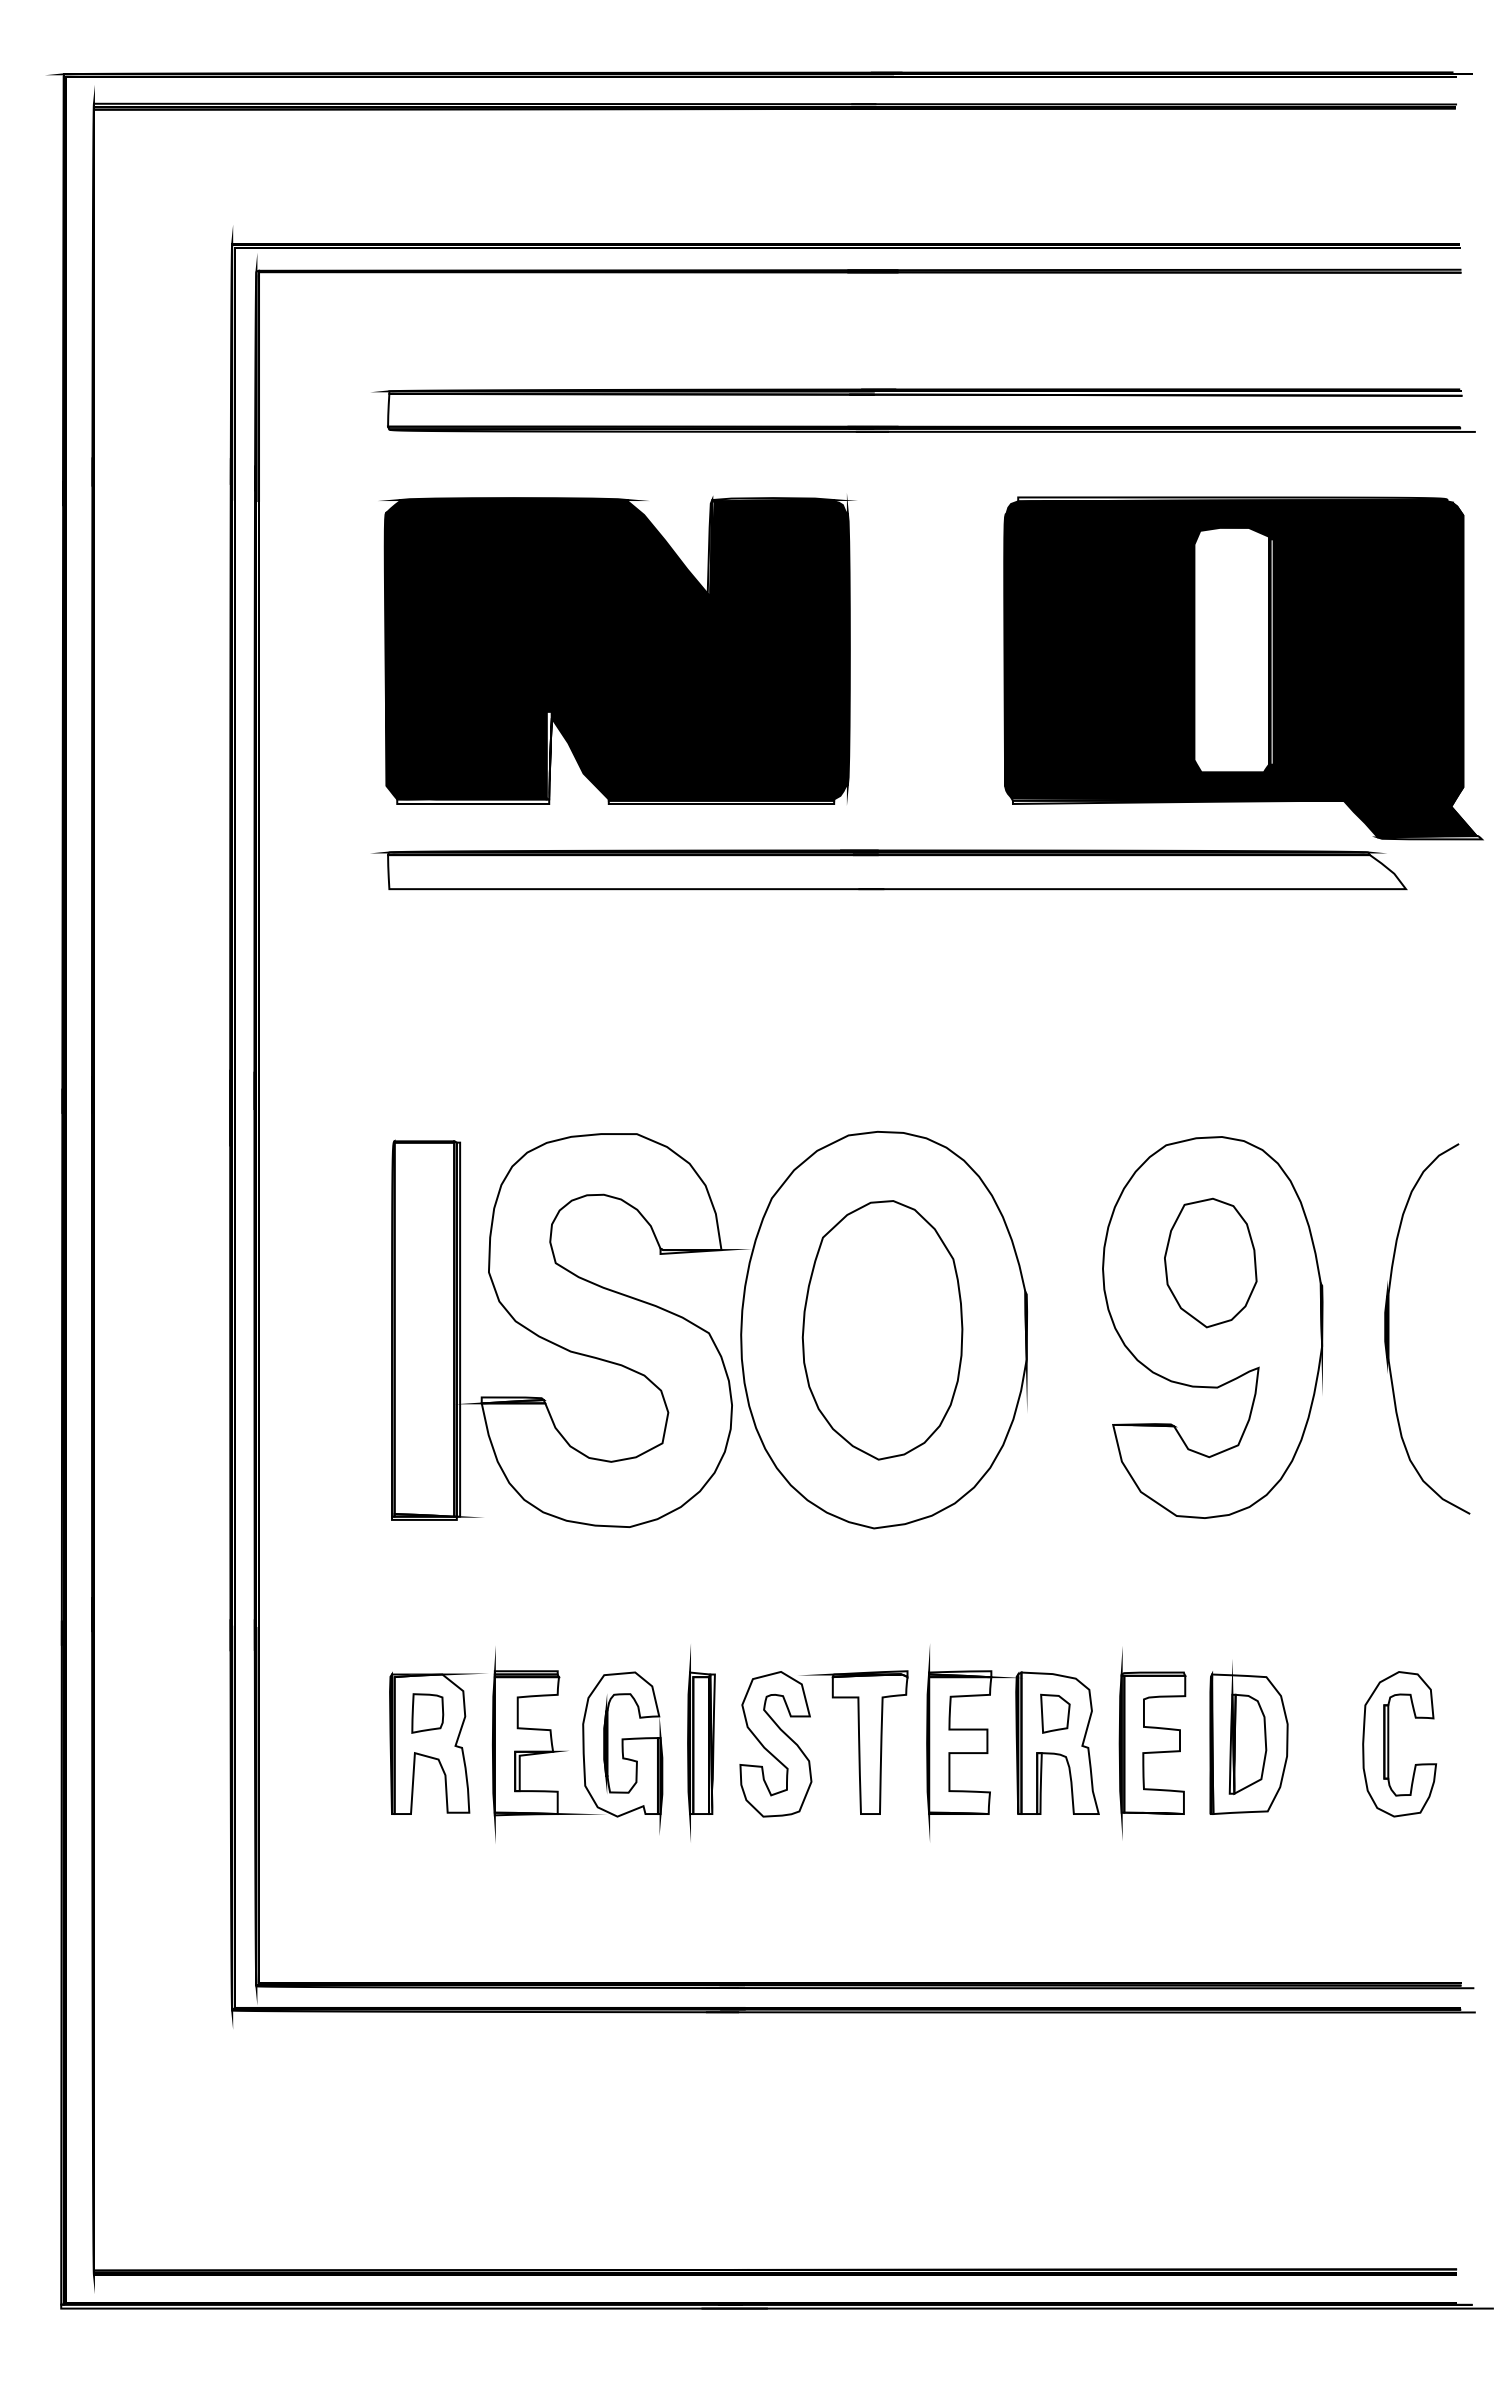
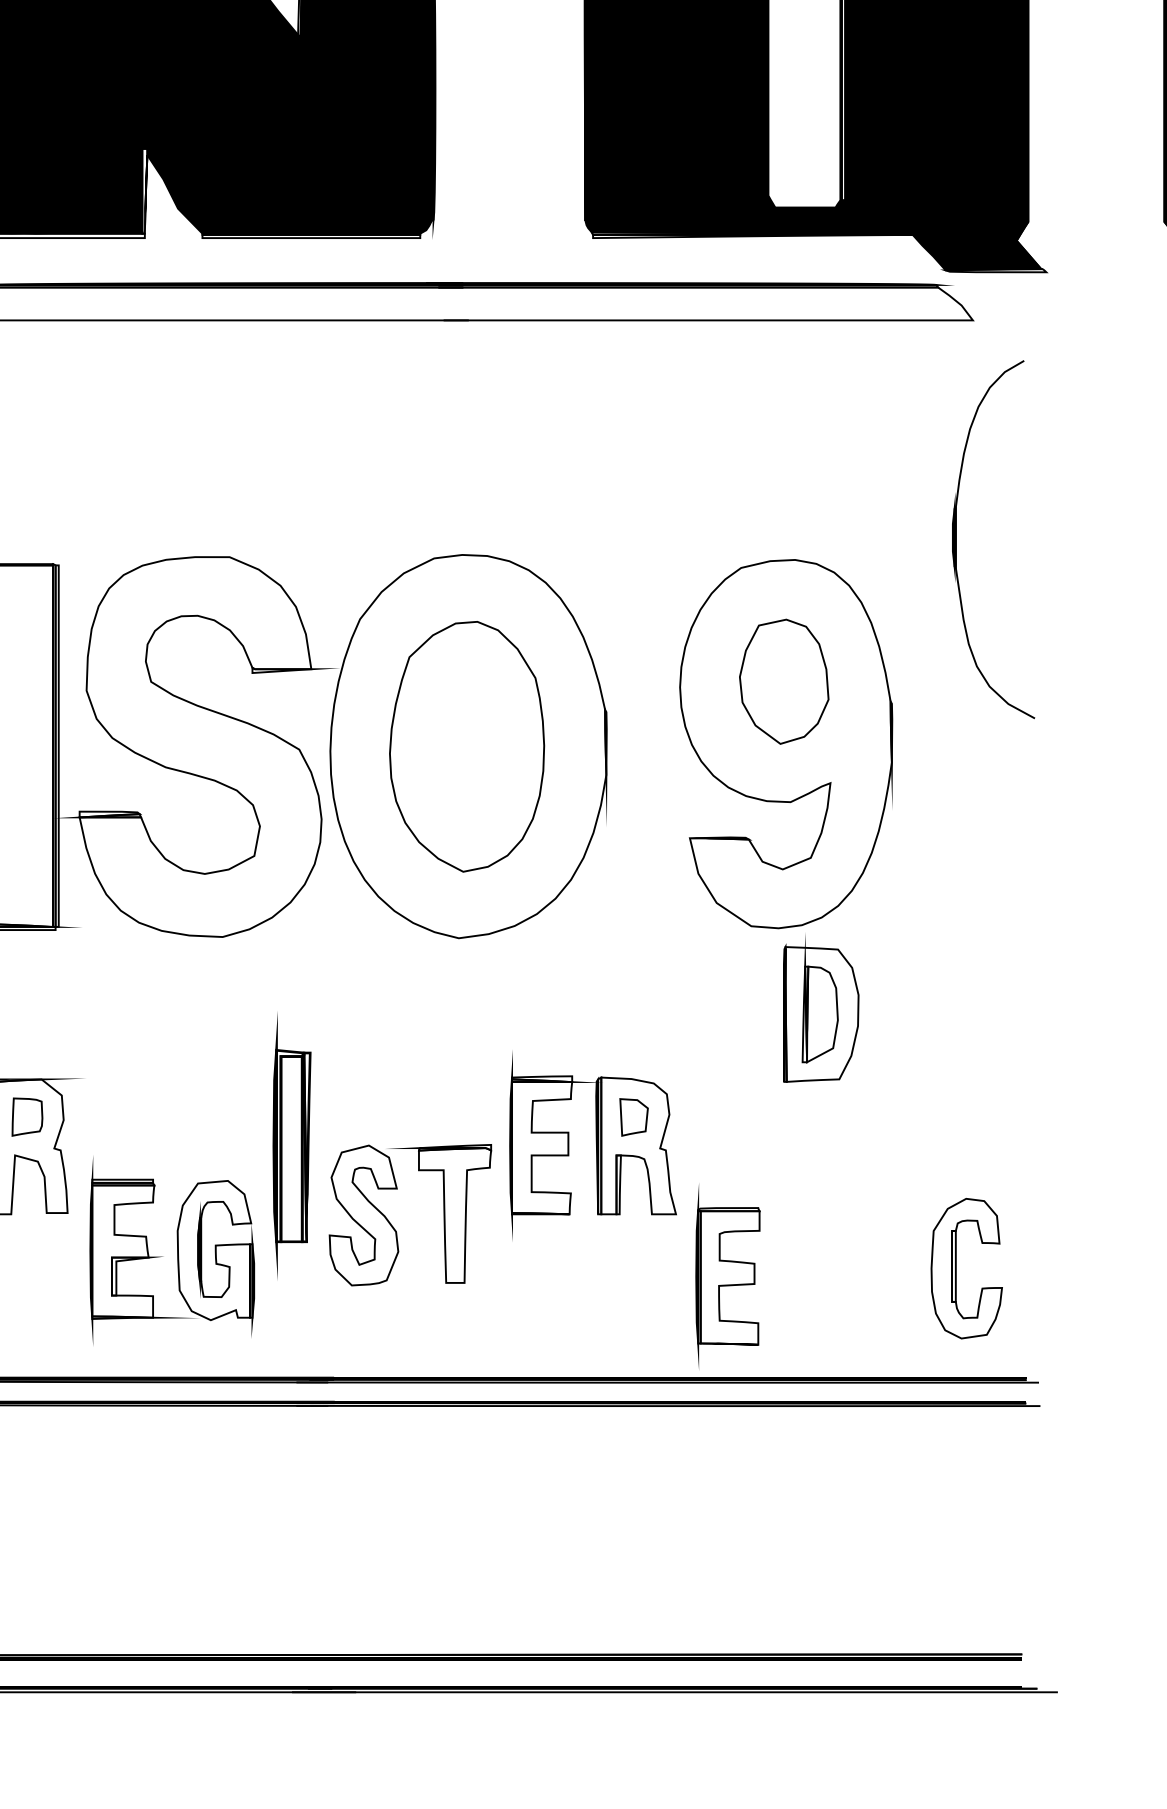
part: (1389, 1328) -> (957, 539), moved
part: (1248, 1737) -> (820, 1007), moved
part: (701, 1742) -> (292, 1145), size x1.4
part: (1152, 1743) -> (727, 1276), moved
part: (577, 1744) -> (172, 1250), moved
part: (1389, 1744) -> (957, 1268), moved
part: (806, 1755) -> (393, 1226), moved

